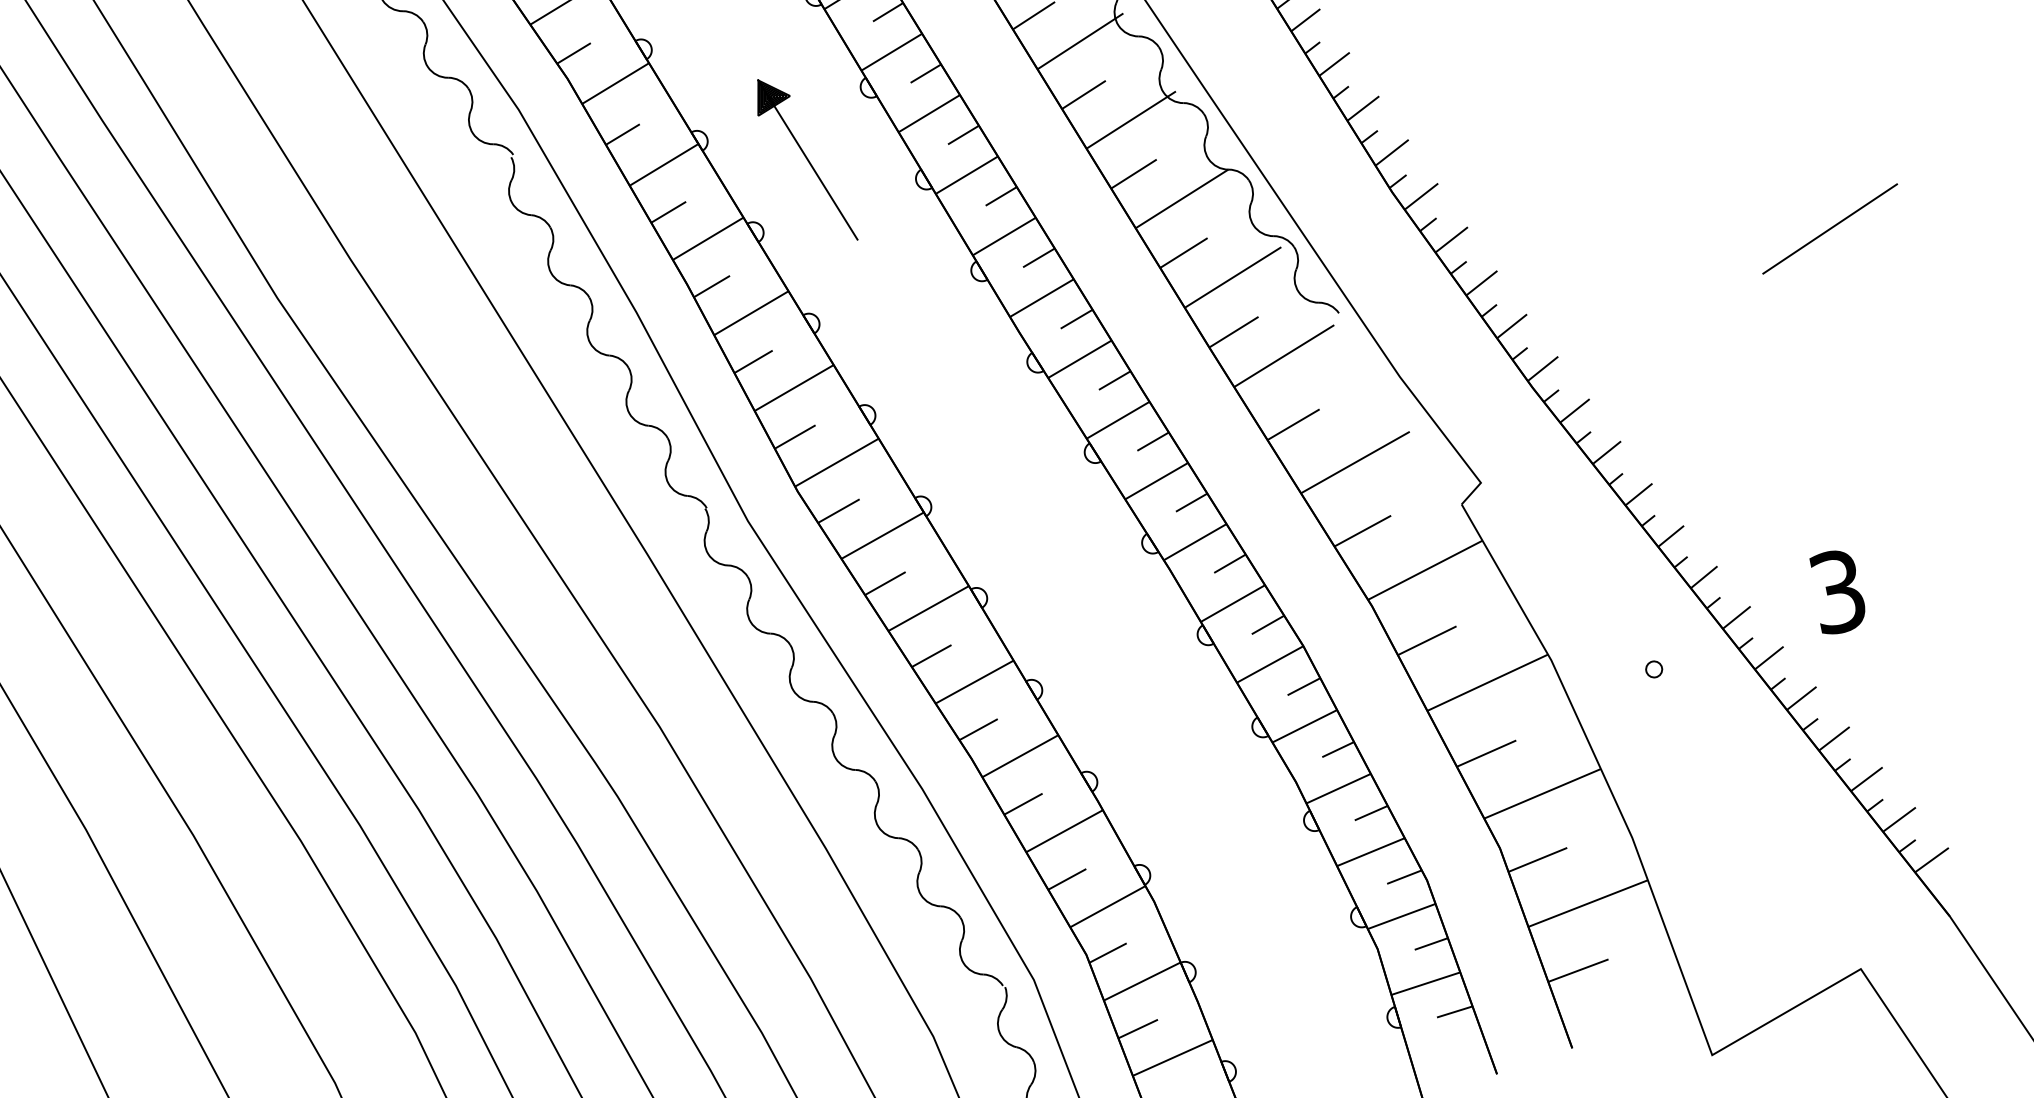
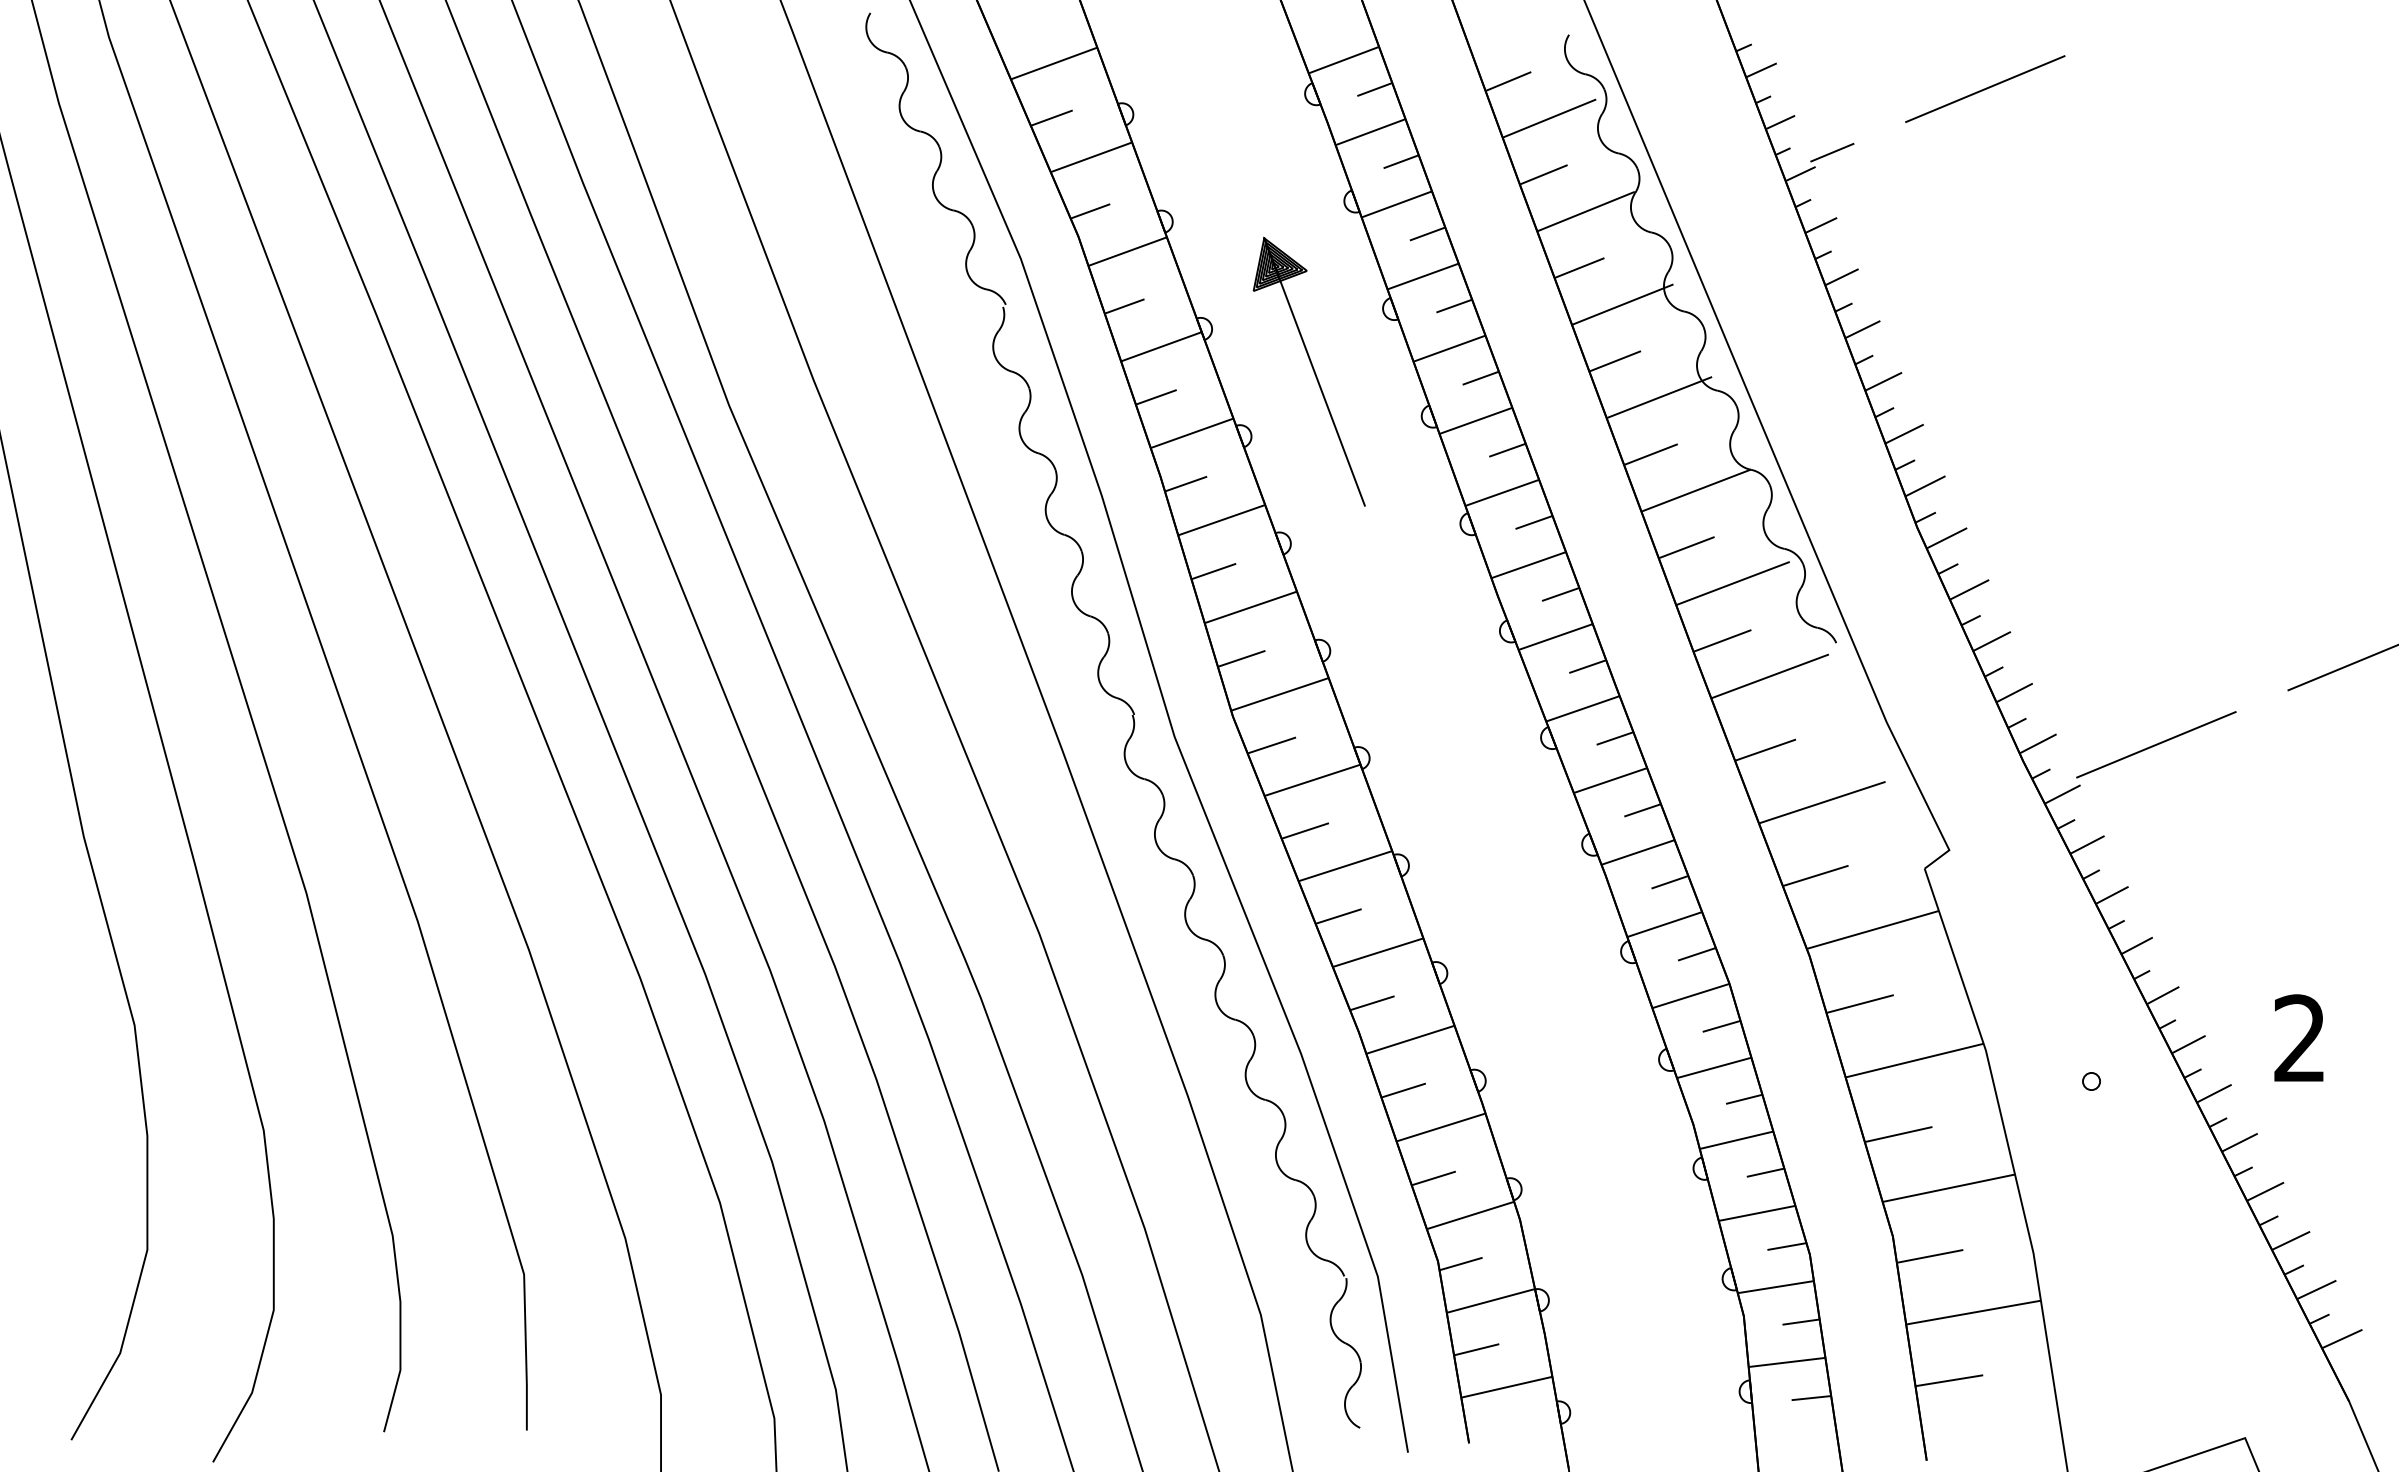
part: (803, 160) -> (1308, 371), size x1.43
line: (1651, 347) -> (2156, 744), added
text: (1837, 591) -> (2299, 1038), 3 -> 2

